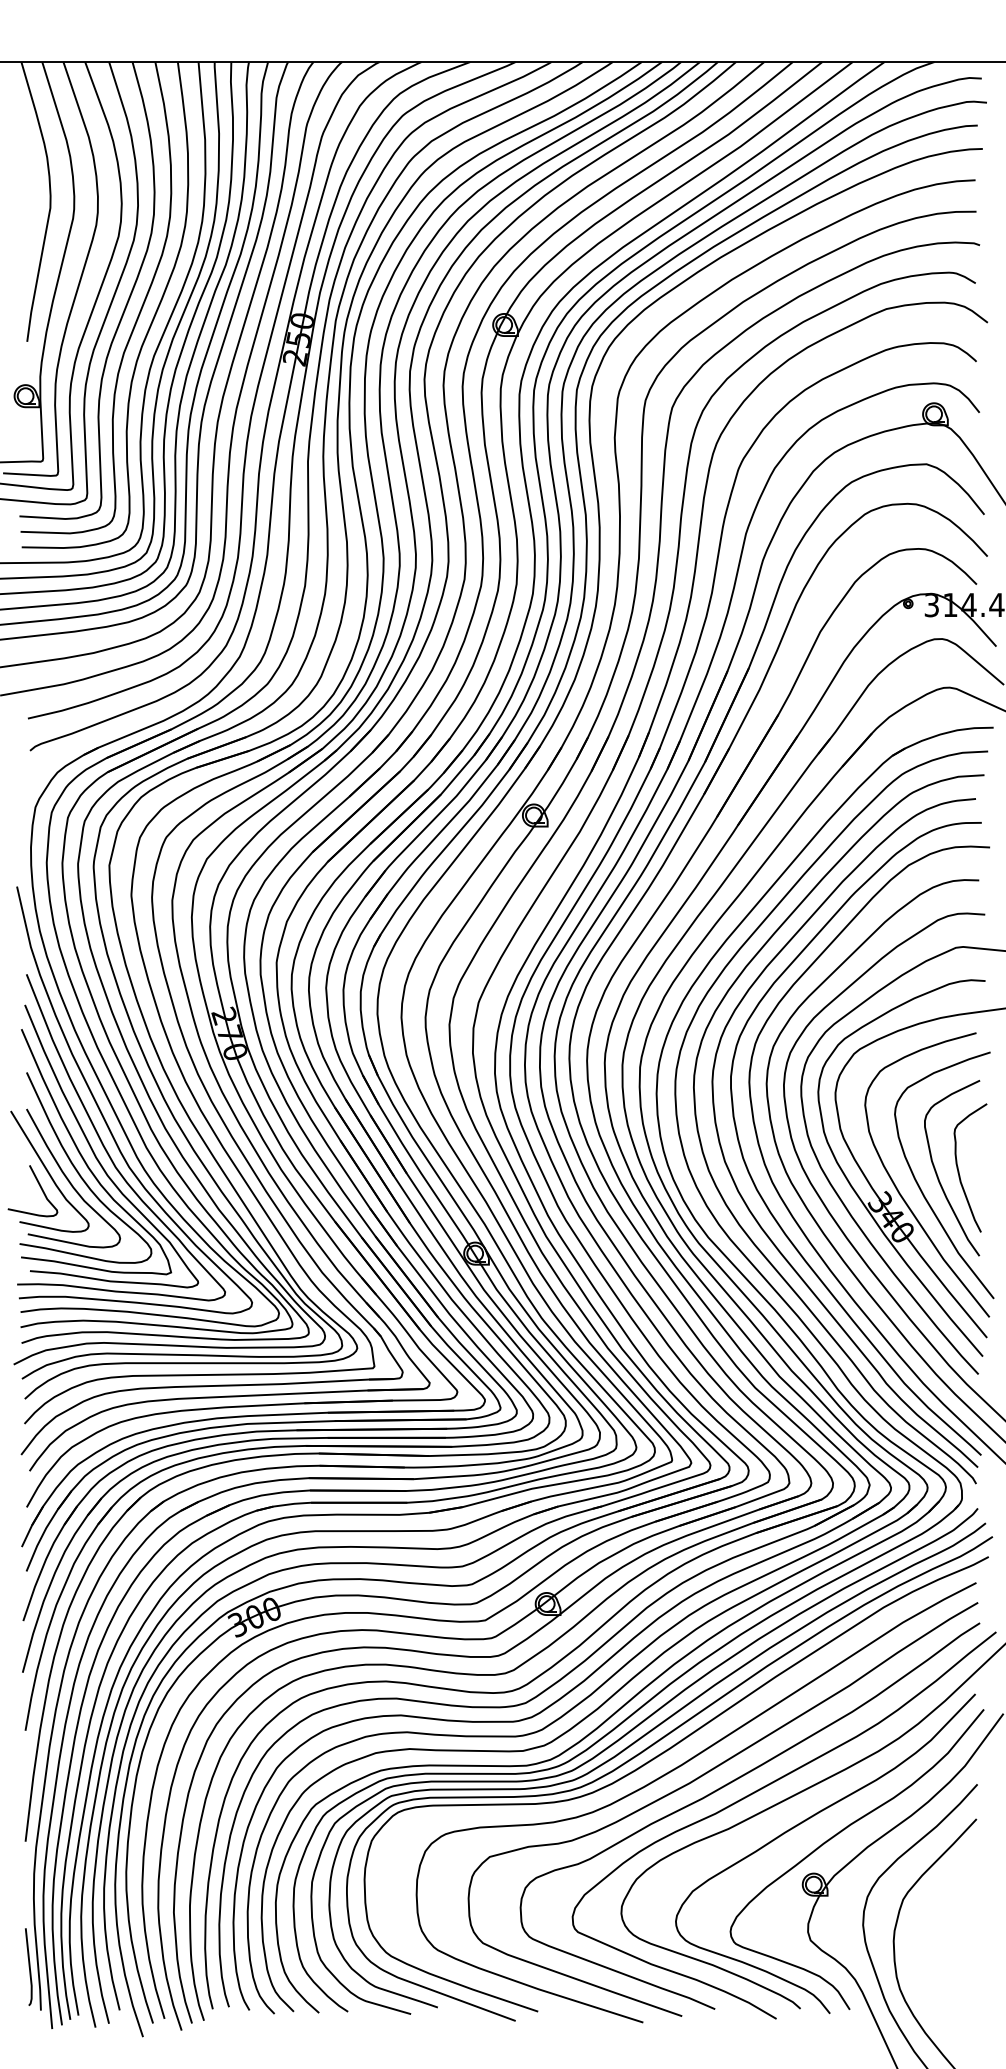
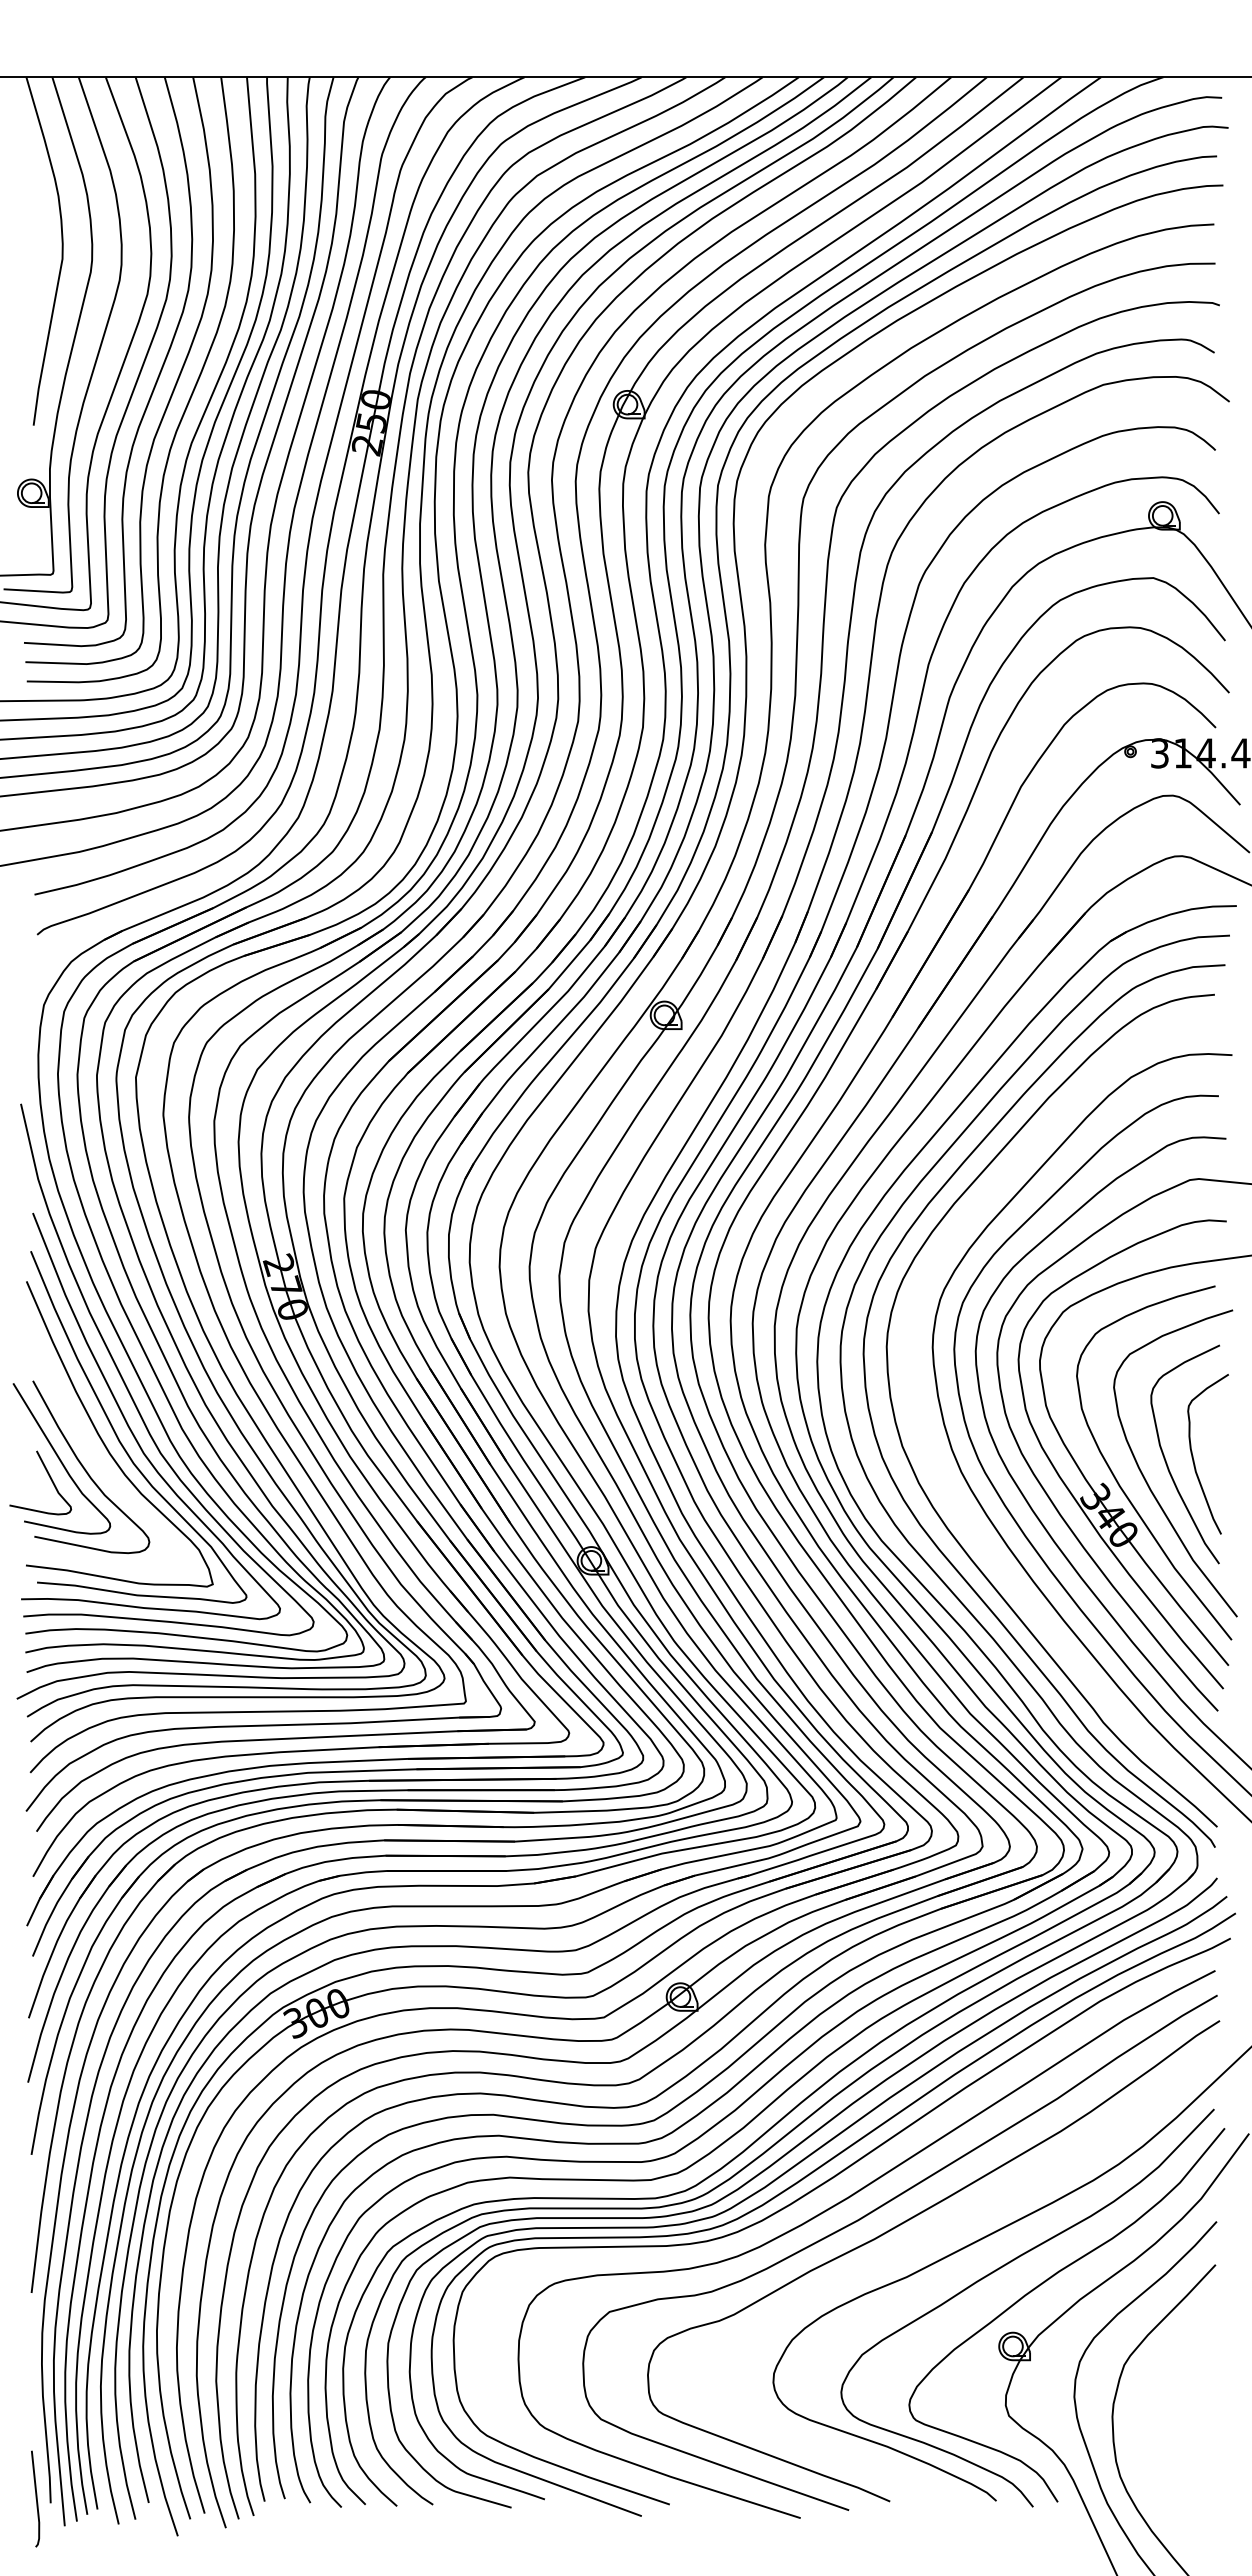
curve: (78, 1171) -> (97, 1458), removed
curve: (762, 1196) -> (948, 1489), removed
curve: (762, 1789) -> (949, 2227), removed
line: (28, 1966) -> (35, 2498), moved

